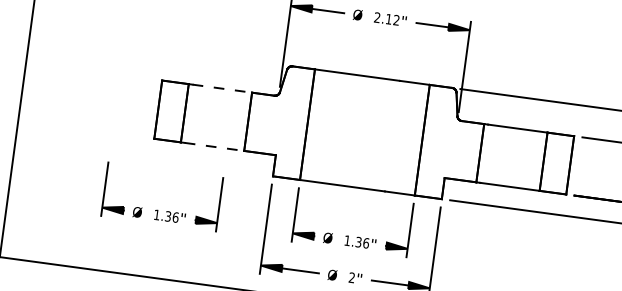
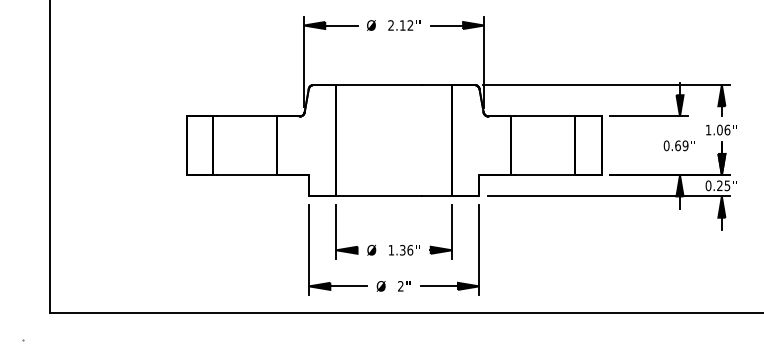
line: (222, 88) -> (247, 116), dashed -> solid
line: (214, 147) -> (247, 175), dashed -> solid
part: (158, 210) -> (200, 245), removed

